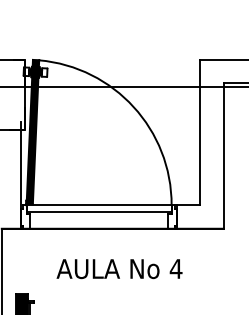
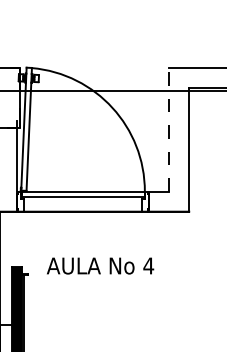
fill: (32, 131) -> (26, 128), removed
line: (200, 132) -> (169, 129), solid -> dashed
text: (119, 268) -> (100, 265), moved

